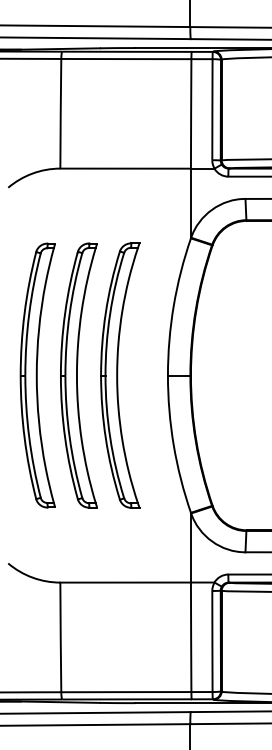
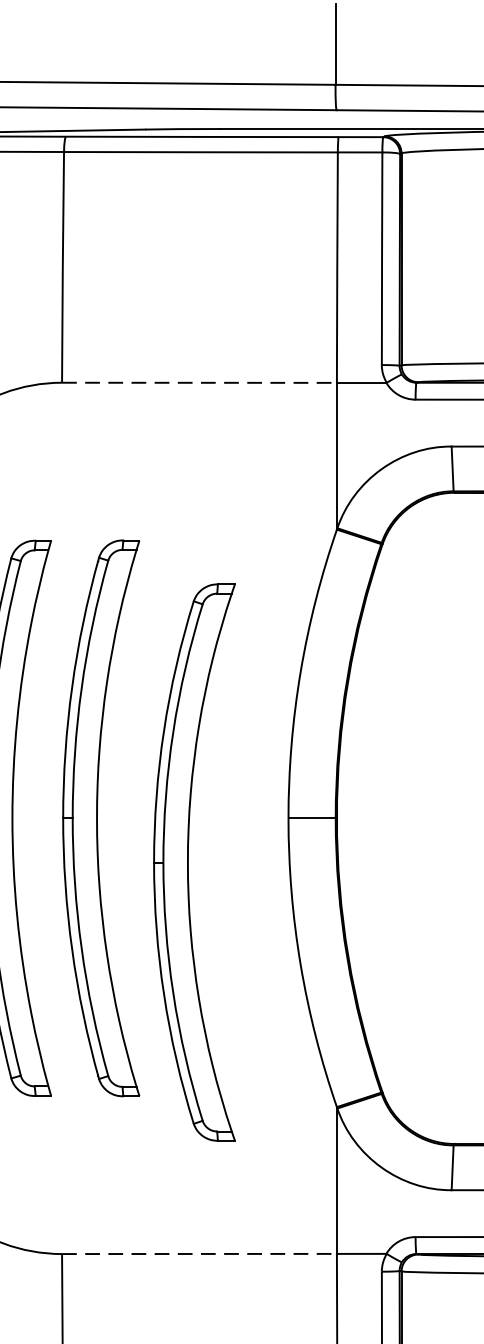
line: (126, 168) -> (201, 382), solid -> dashed
part: (120, 375) -> (194, 862), moved
line: (126, 582) -> (201, 1253), solid -> dashed

